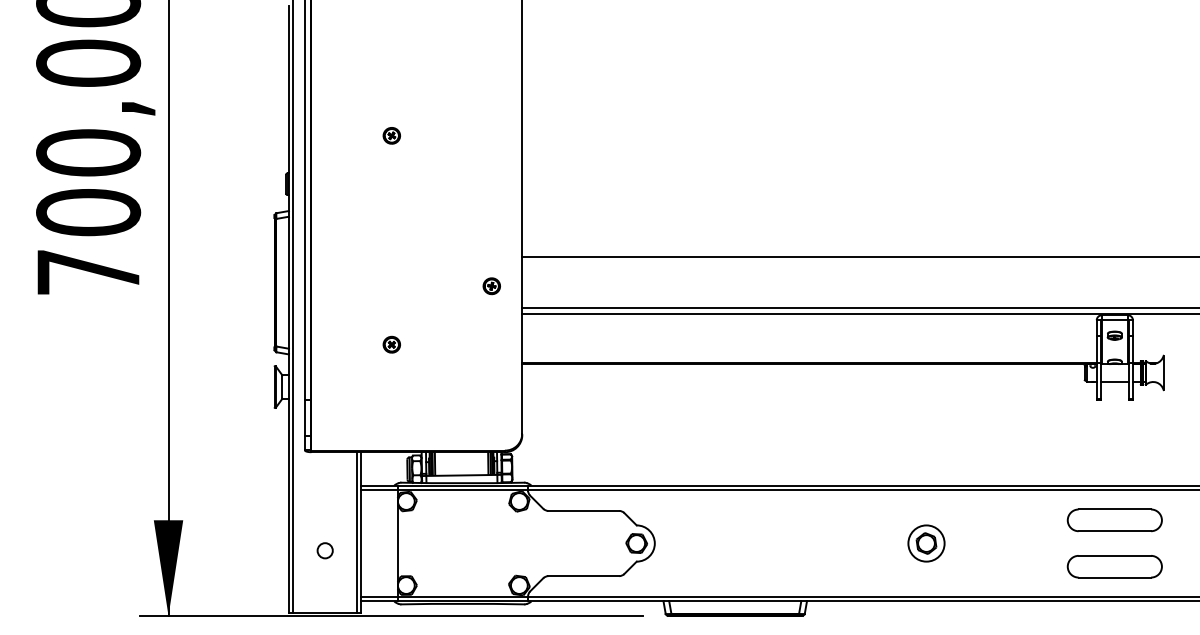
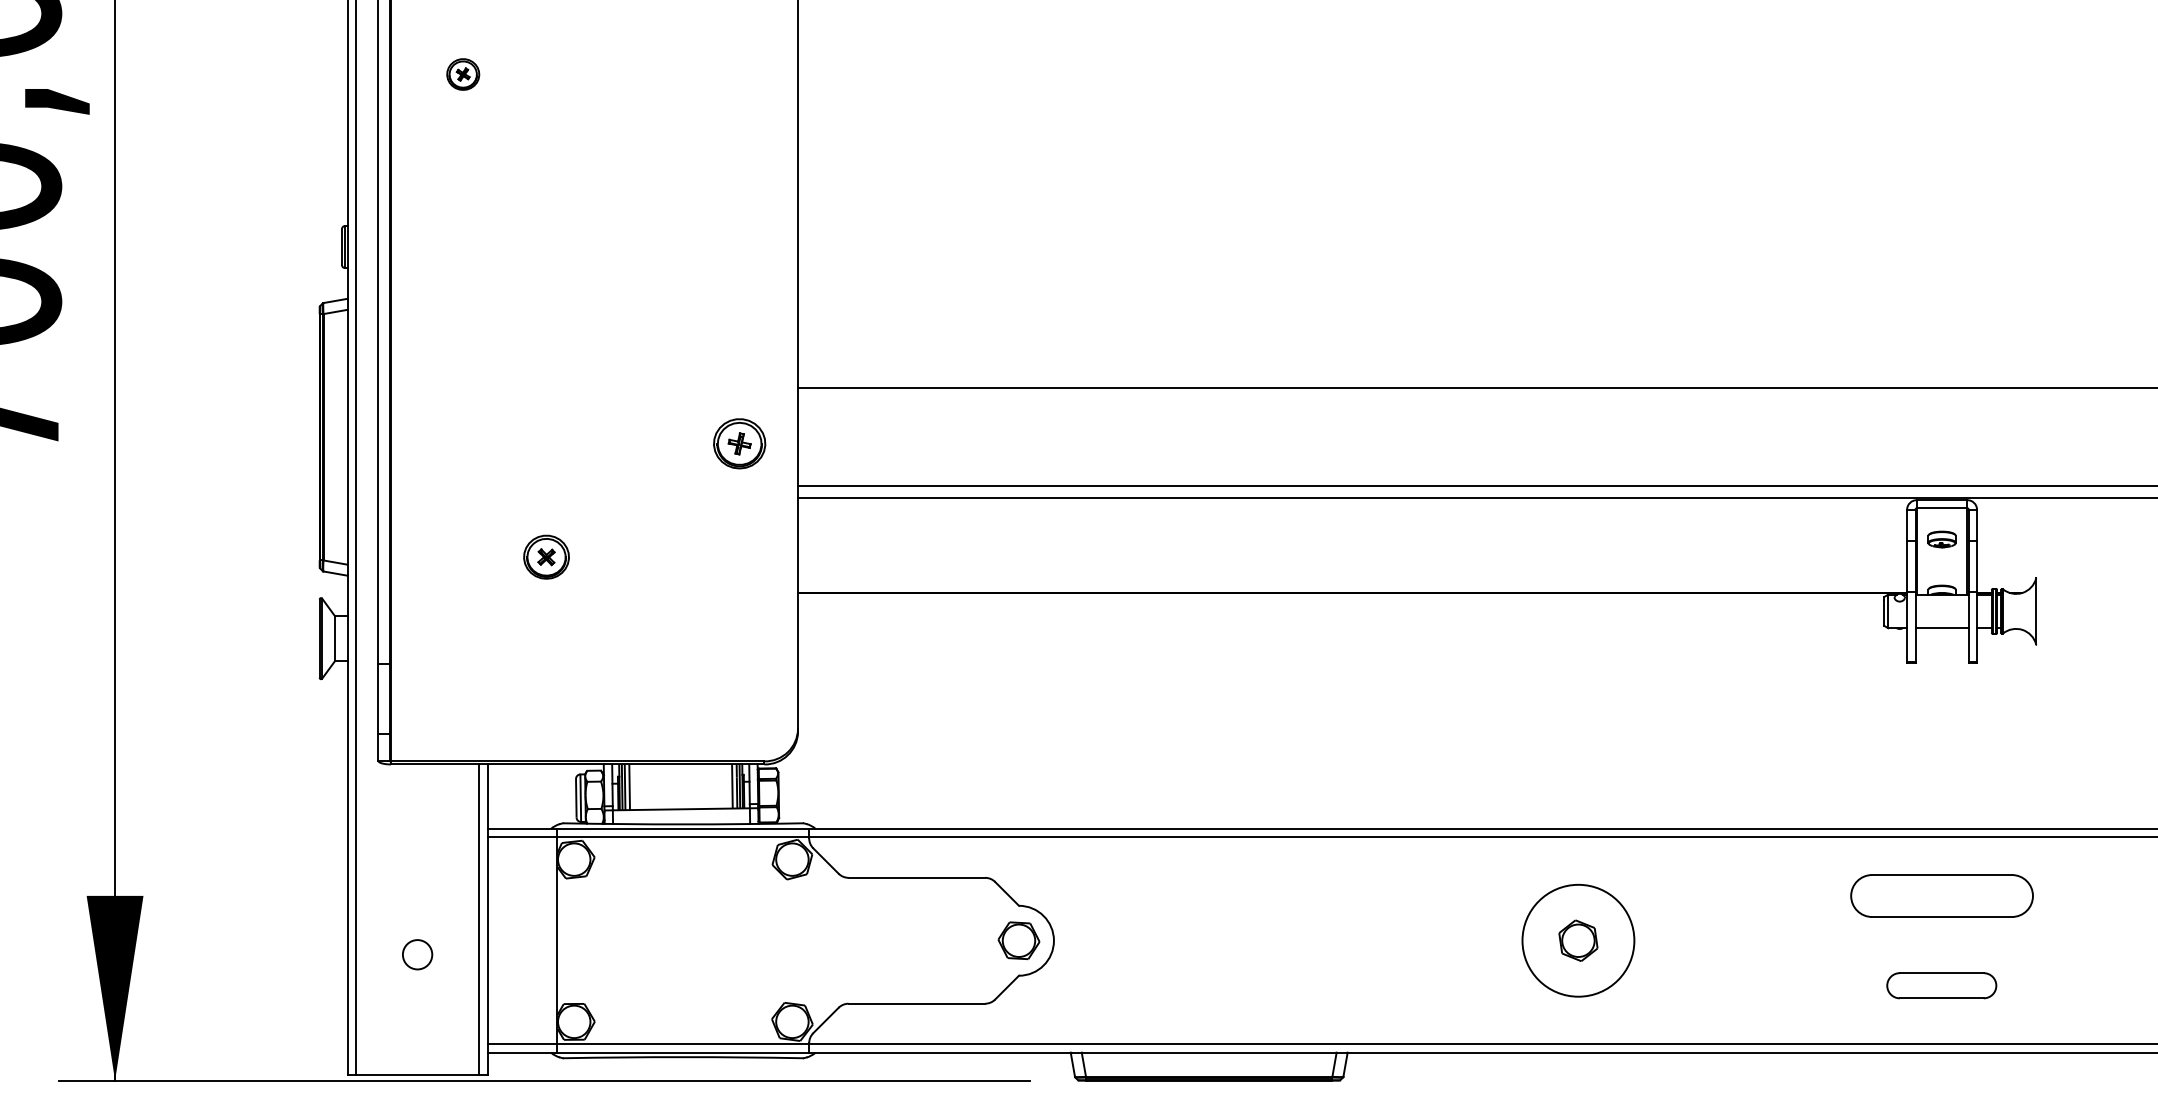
part: (391, 135) -> (462, 73), moved
part: (491, 286) -> (738, 444), size x1.6
part: (391, 344) -> (545, 556), size x1.4
circle: (926, 543) -> (1578, 940), size x1.6
part: (1114, 566) -> (1941, 985), size x0.6

